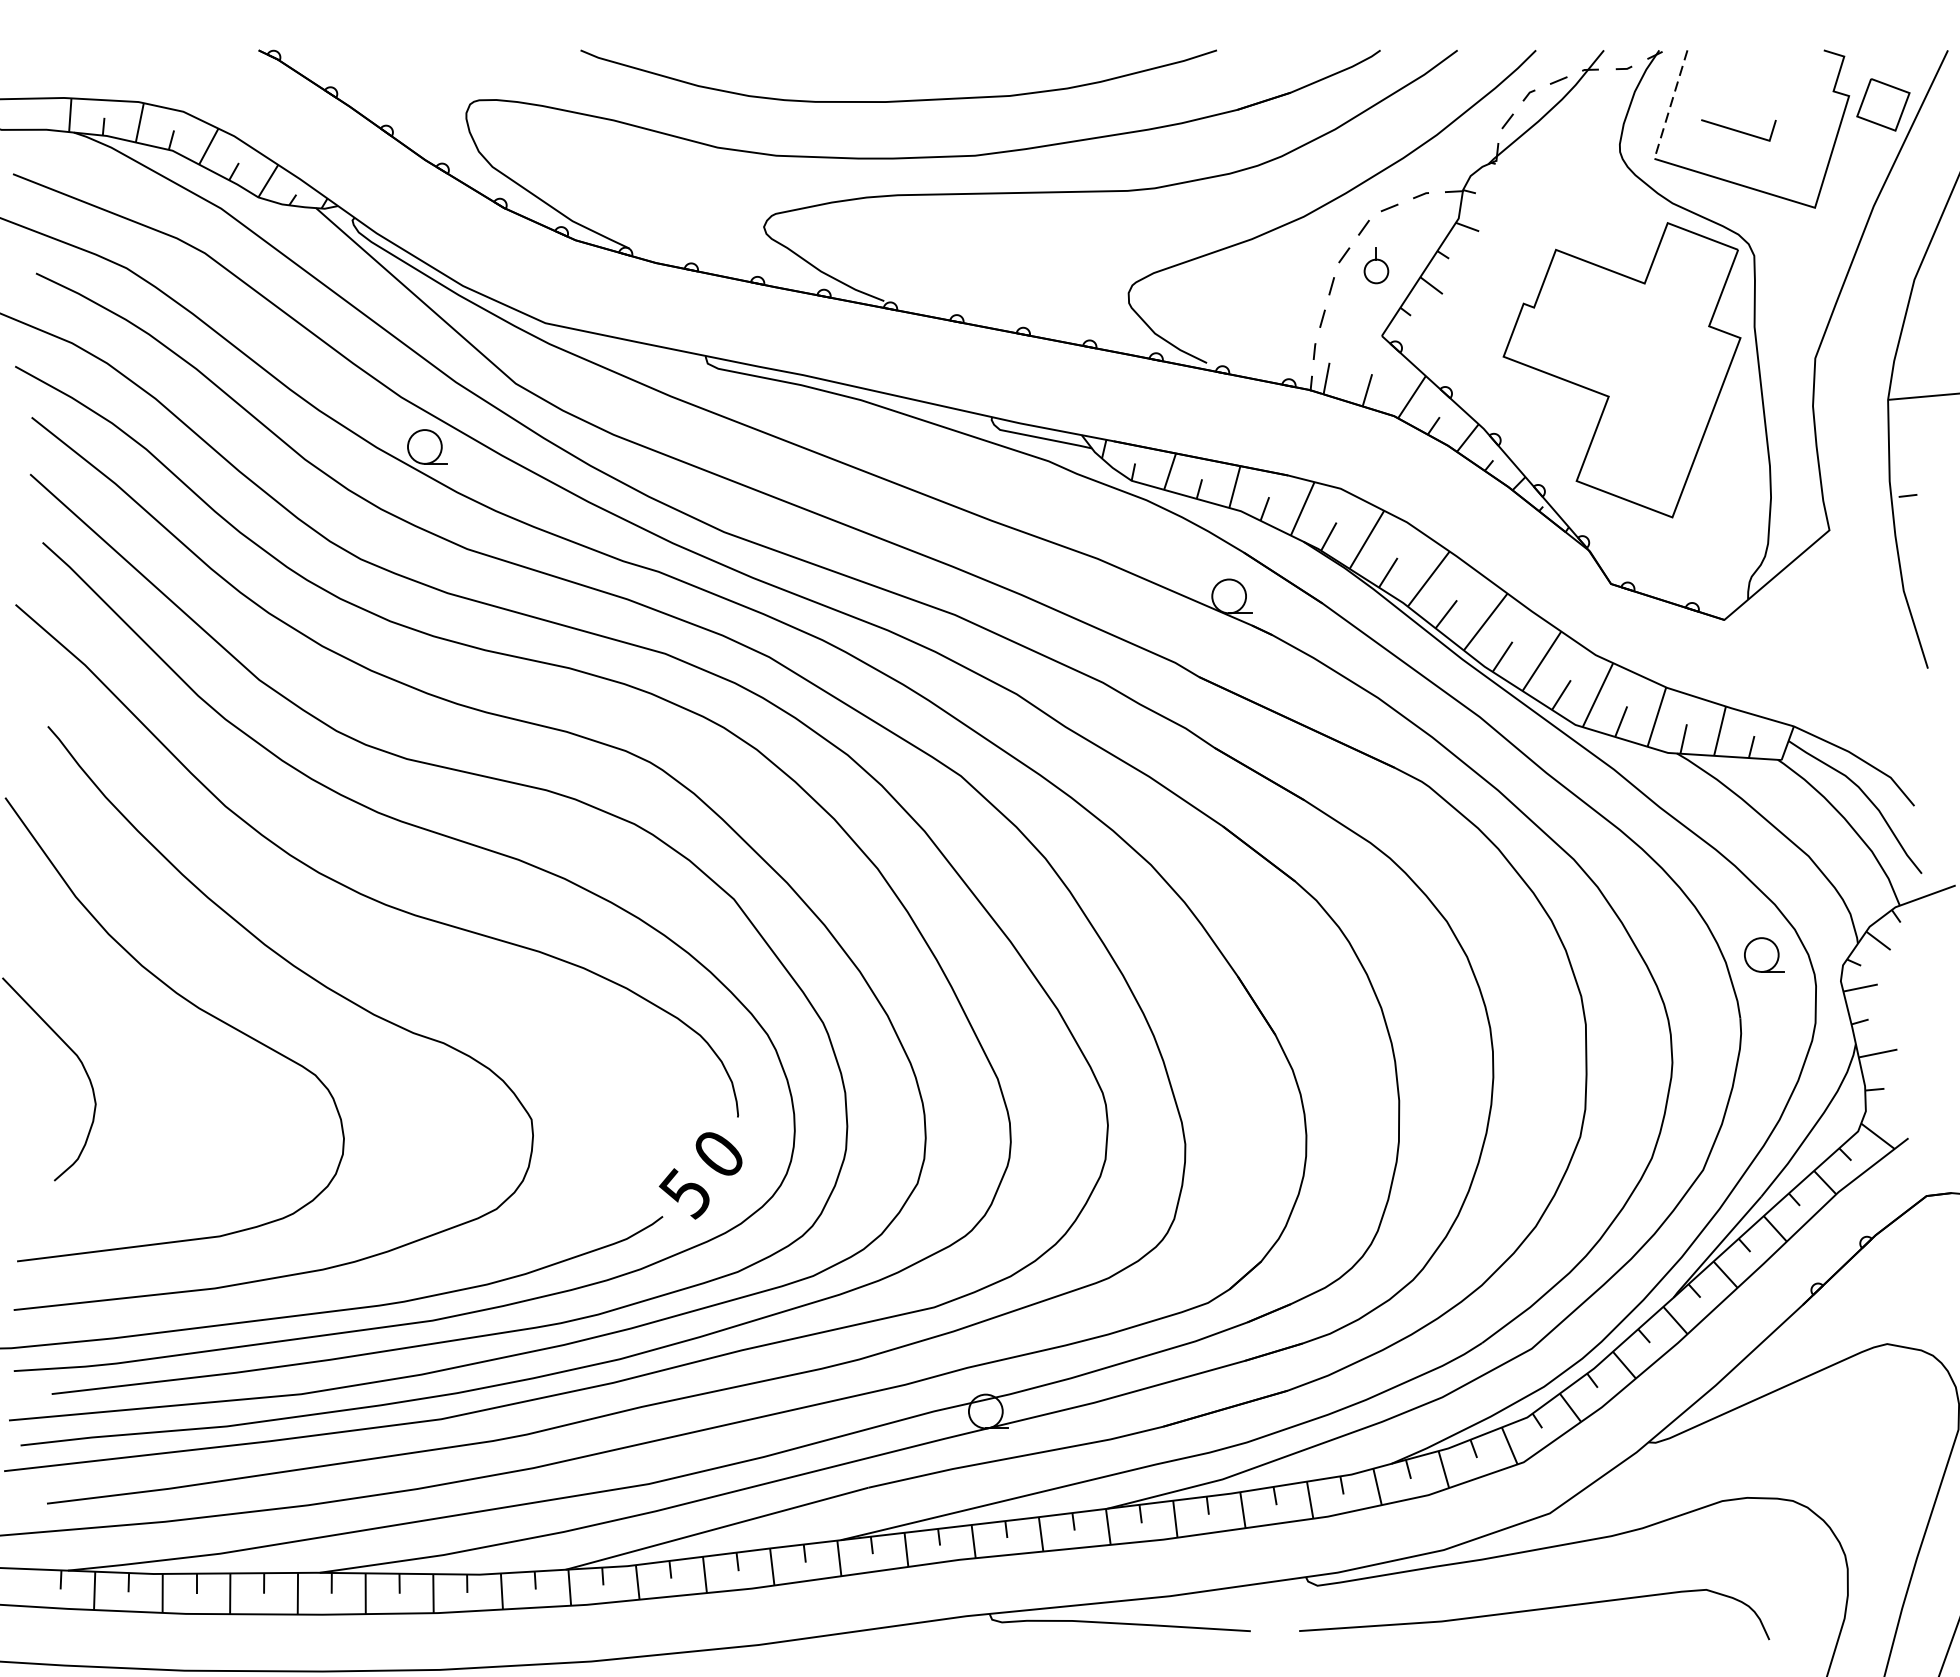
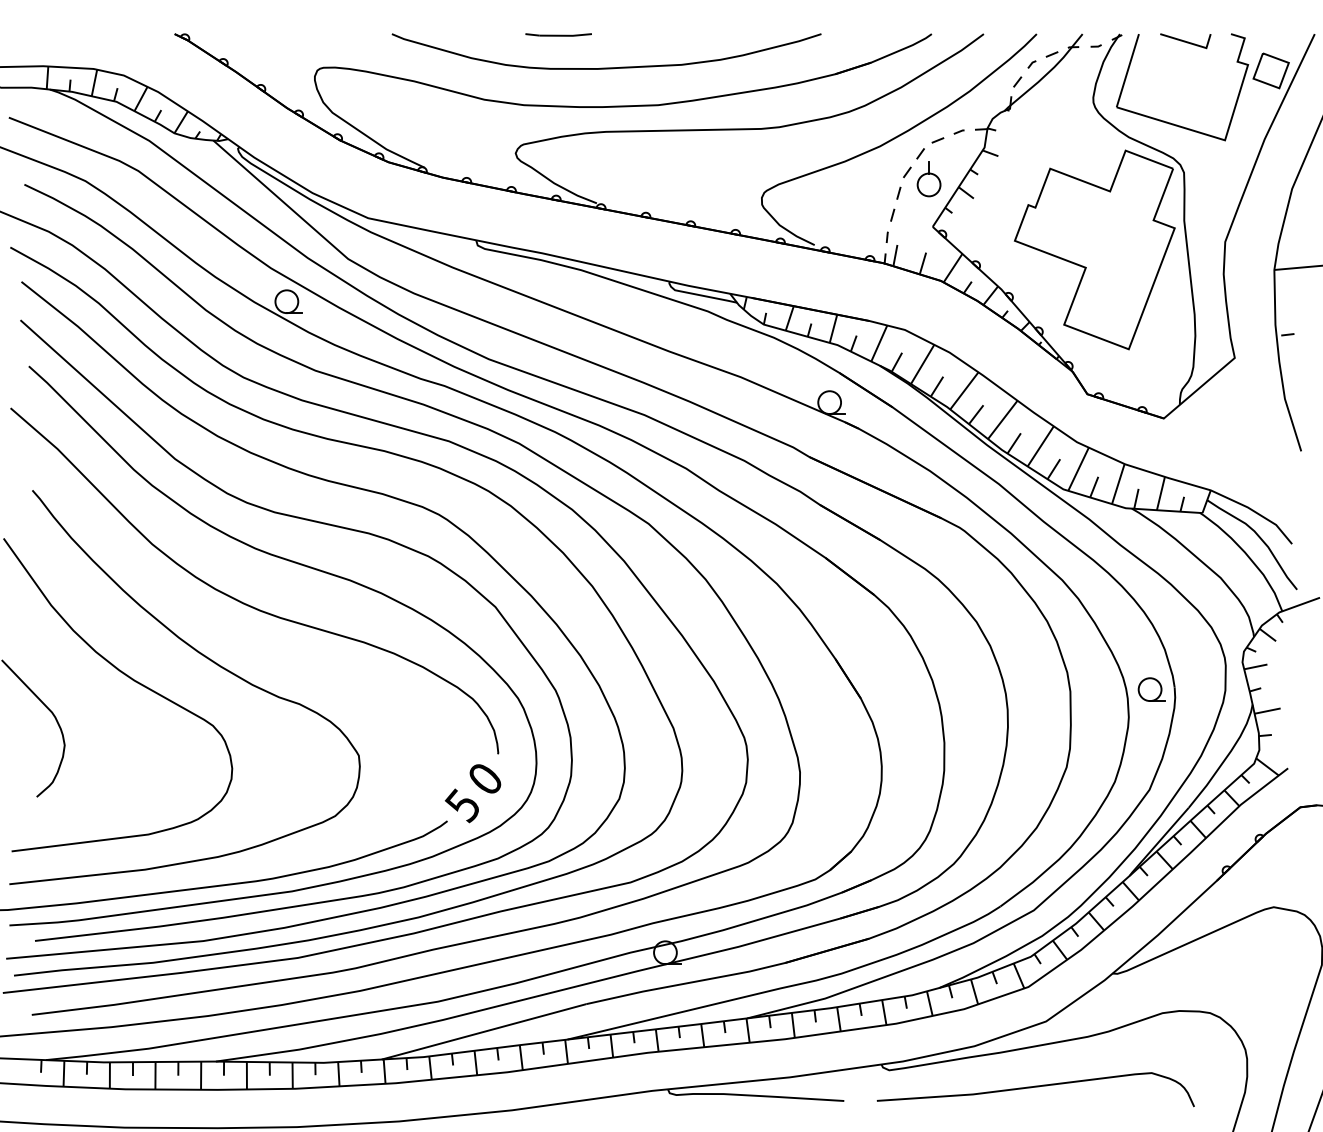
line: (827, 50) -> (558, 34), added
line: (1670, 105) -> (1127, 71), dashed -> solid
line: (1738, 130) -> (1185, 41), moved
part: (1375, 265) -> (928, 179), size x1.43
part: (1763, 954) -> (1151, 689), moved

